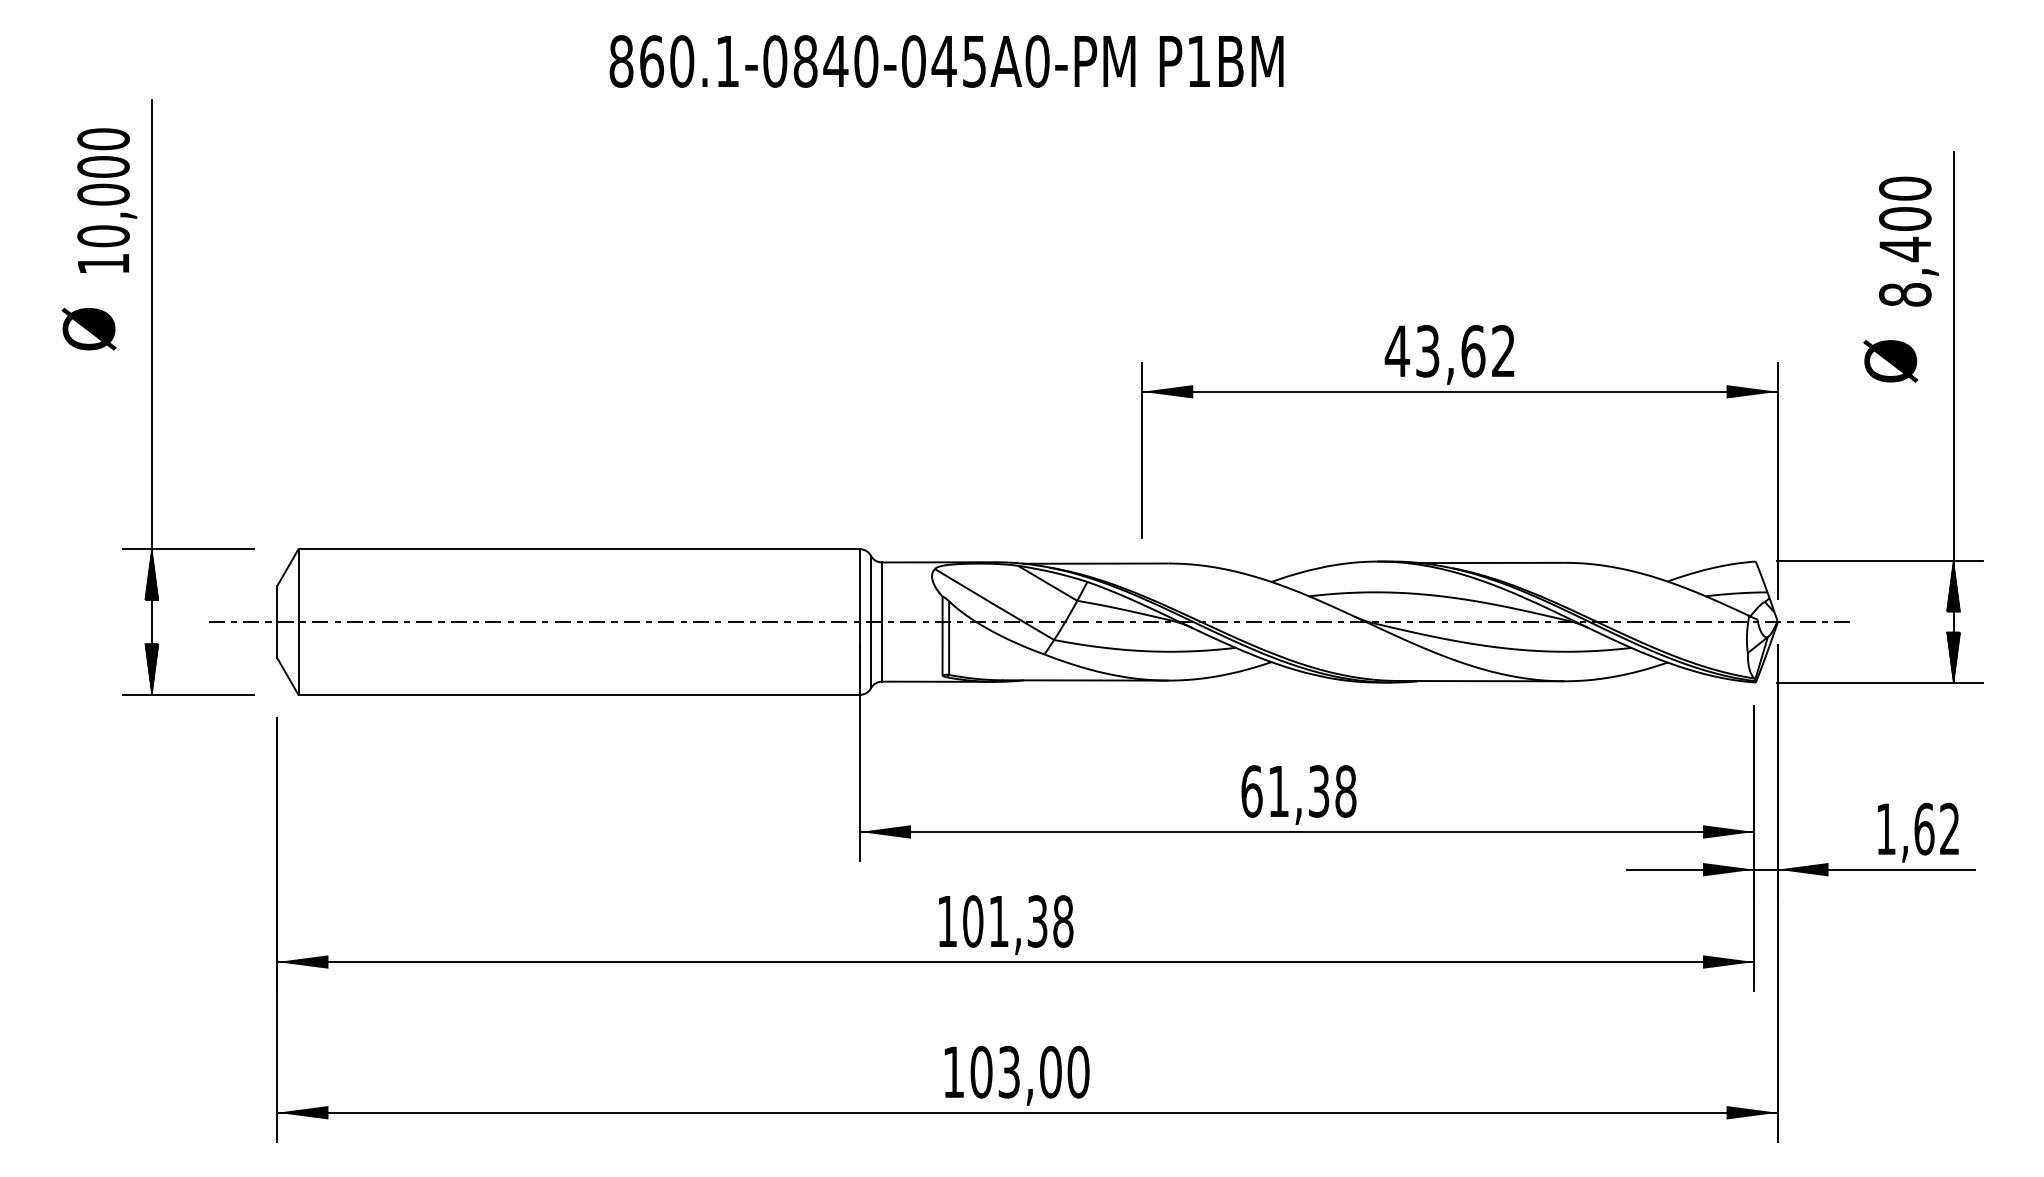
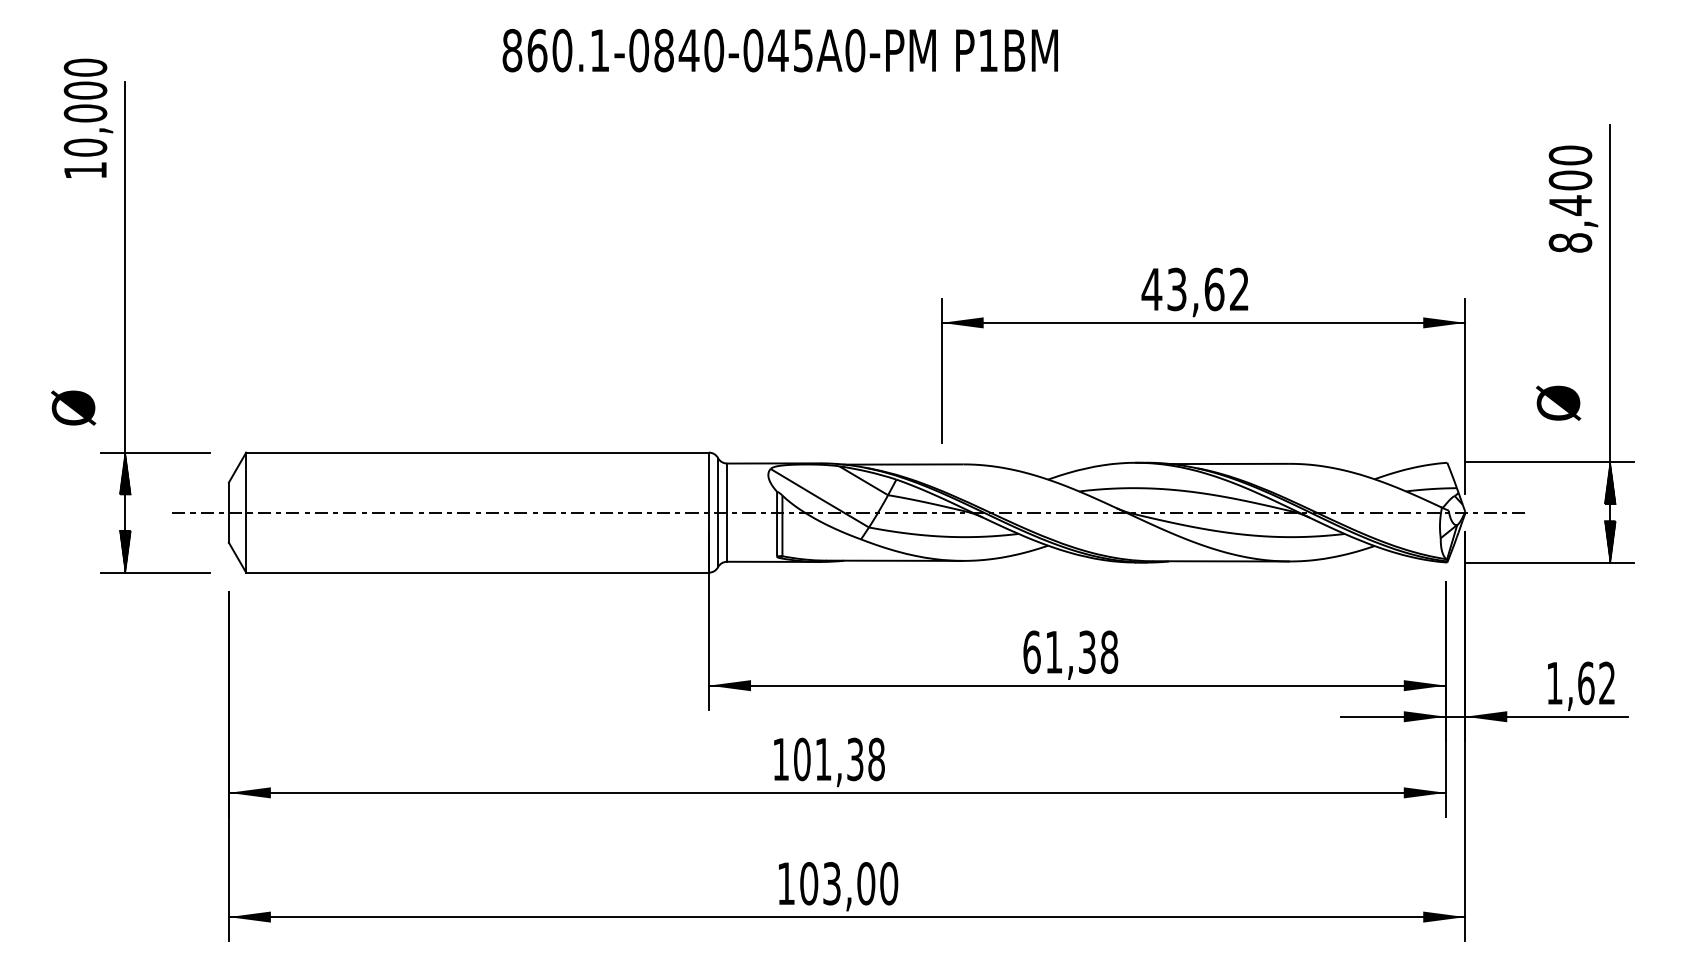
text: (107, 200) -> (88, 118), moved
text: (88, 328) -> (73, 407), moved
text: (1890, 361) -> (1558, 403), moved

